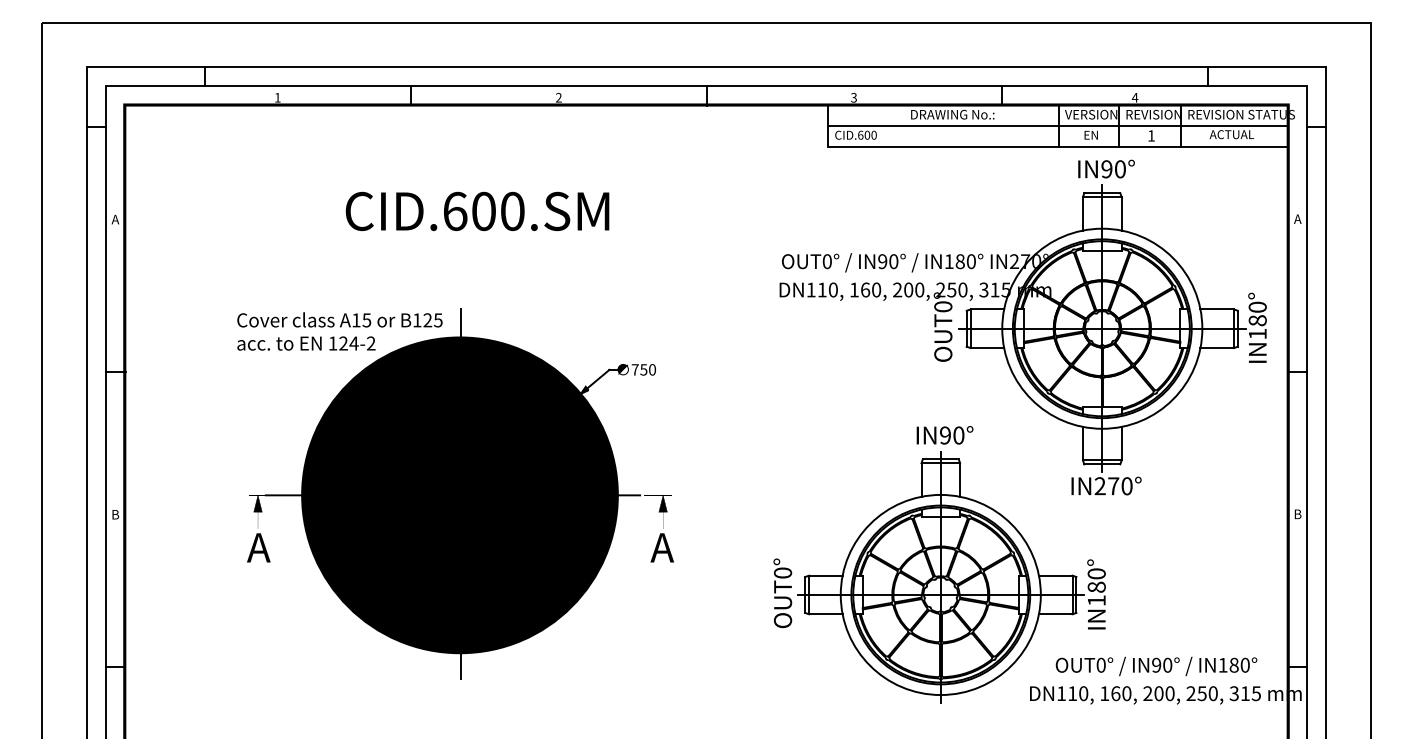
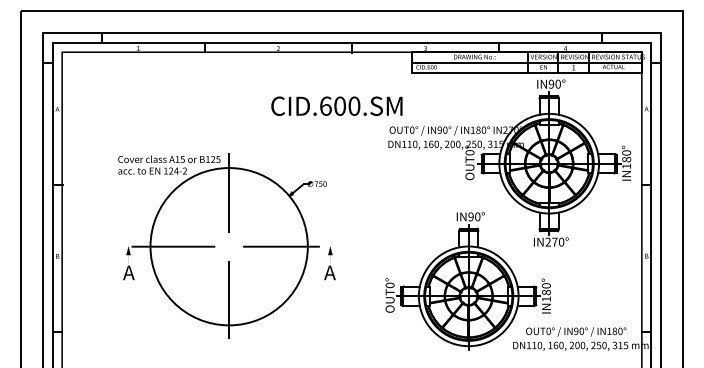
text: (476, 209) -> (336, 105), moved
fill: (458, 494) -> (228, 246), removed

